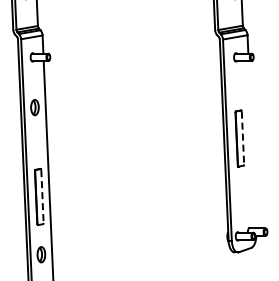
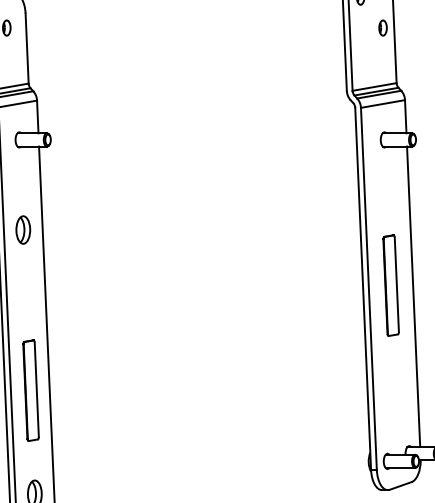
line: (243, 138) -> (397, 285), dashed -> solid
line: (251, 144) -> (412, 296), added
line: (42, 197) -> (36, 391), dashed -> solid

